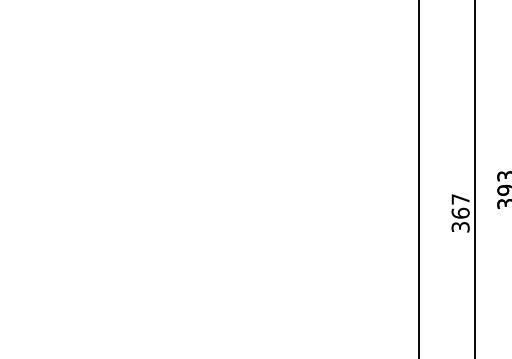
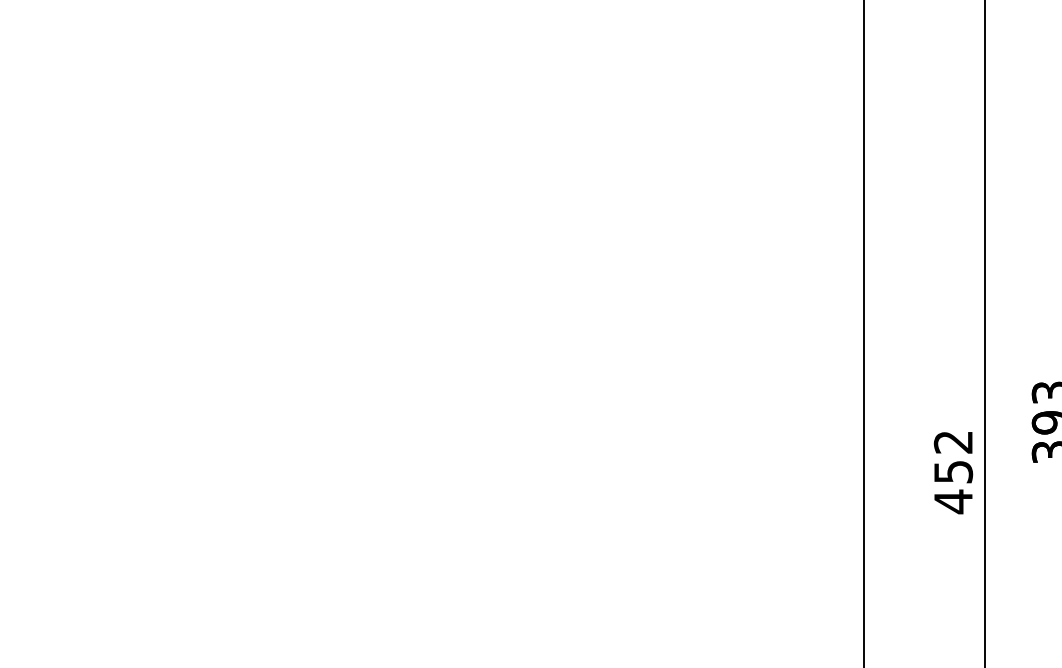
text: (460, 213) -> (953, 472), 367 -> 452

